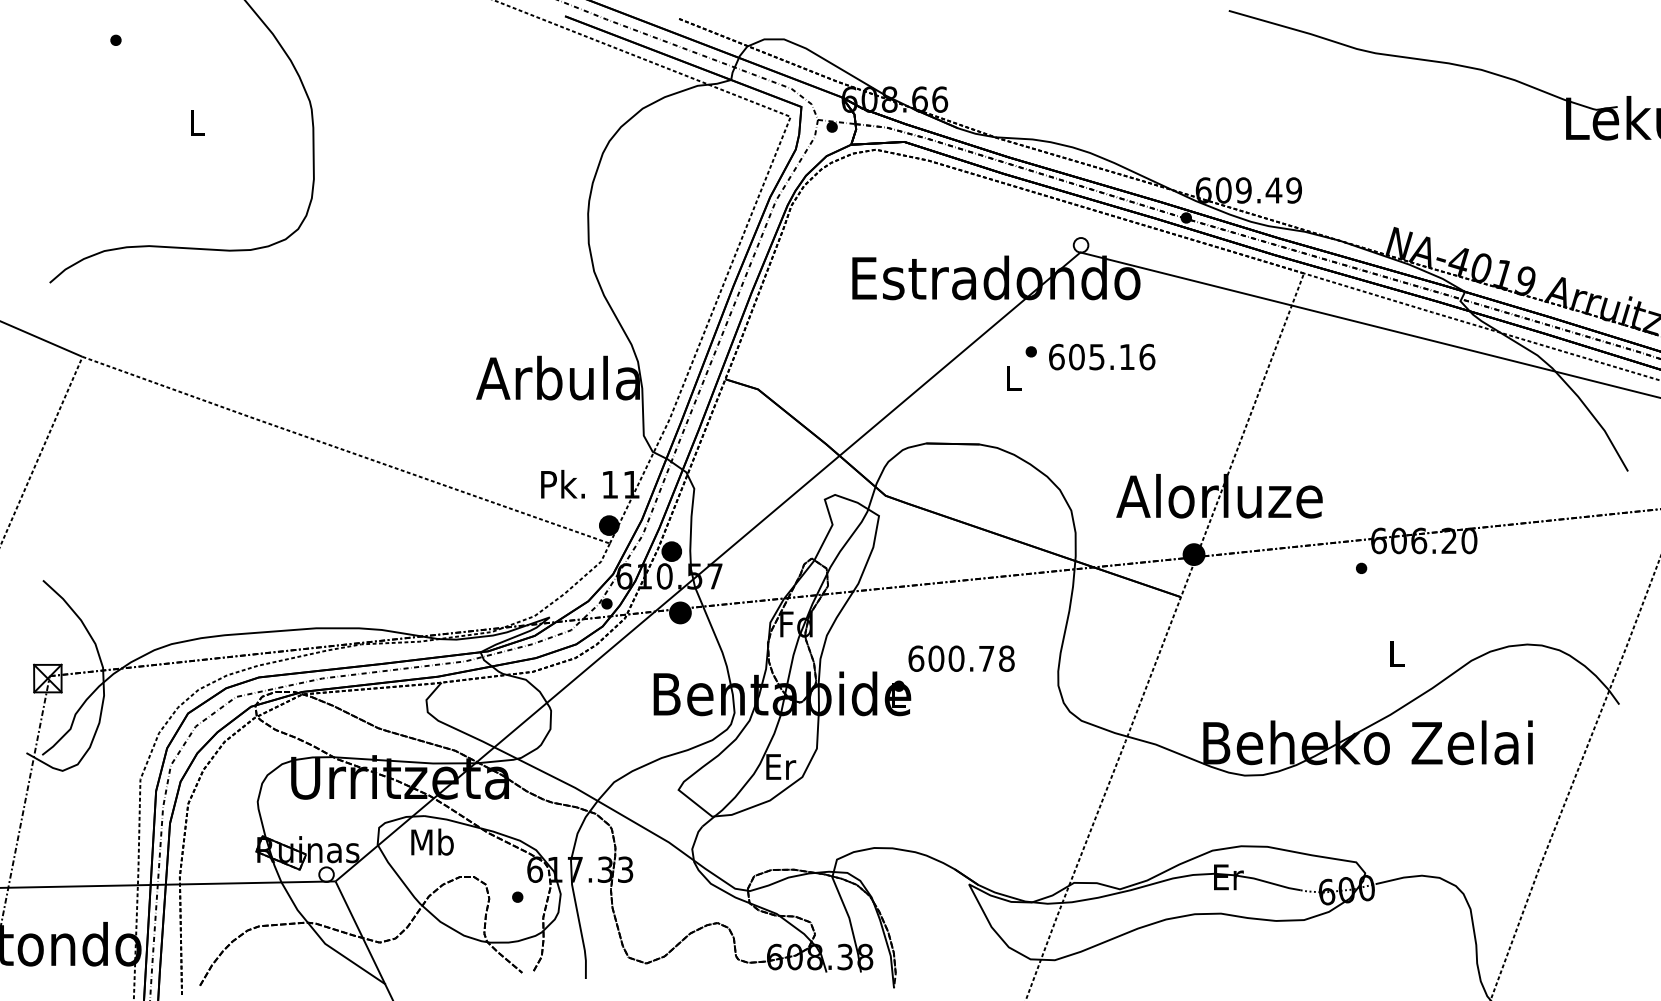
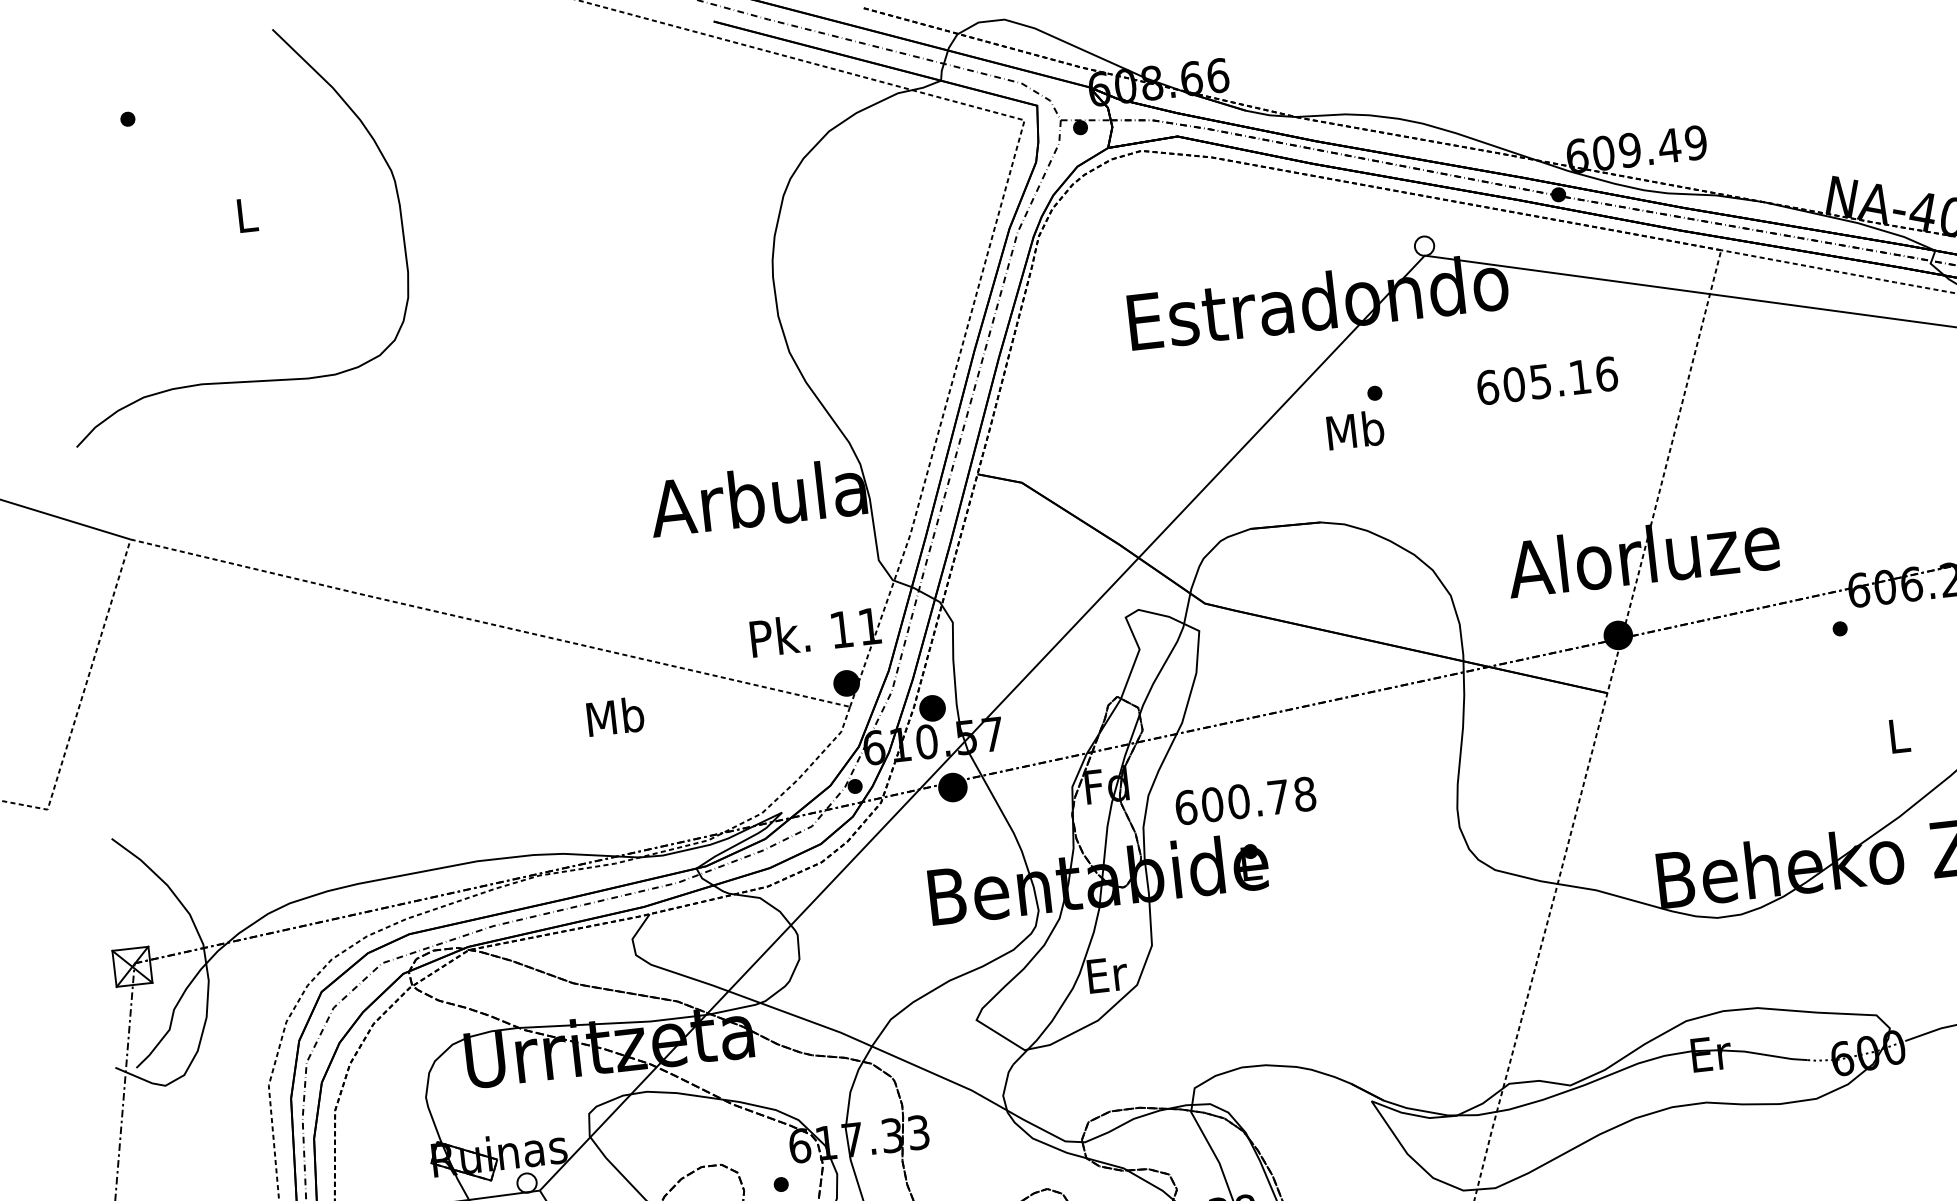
text: (1102, 356) -> (1547, 380), moved
text: (1013, 377) -> (1355, 429), L -> Mb
text: (961, 658) -> (1245, 800), moved
text: (432, 841) -> (615, 715), moved

